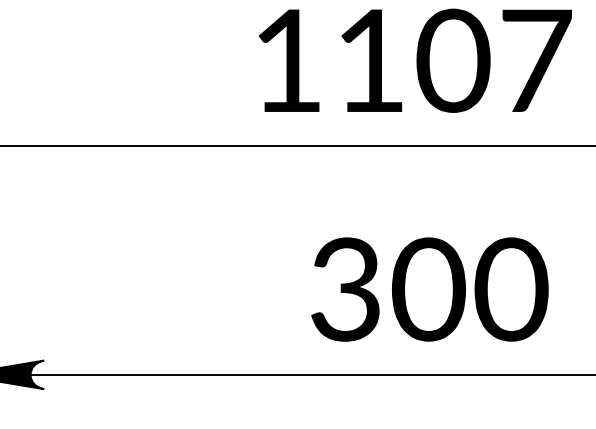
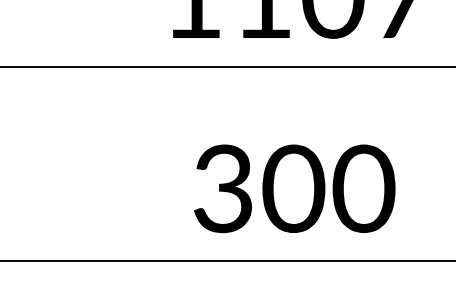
text: (429, 289) -> (294, 188), moved

